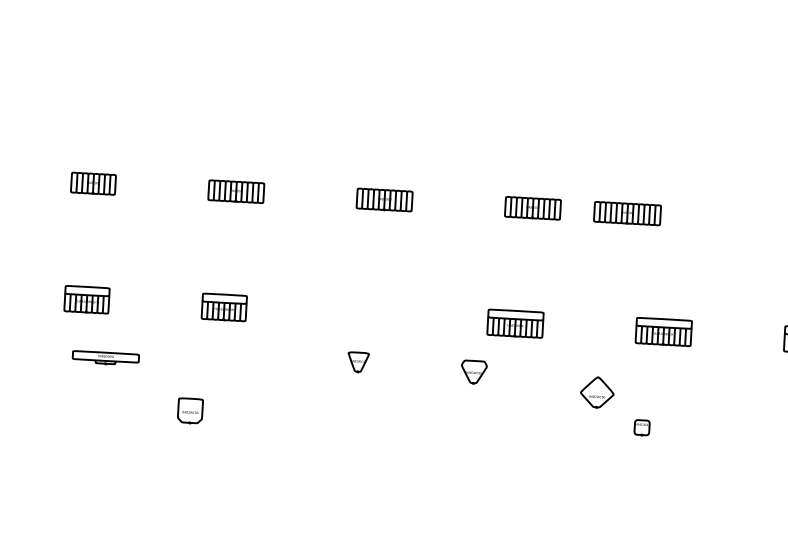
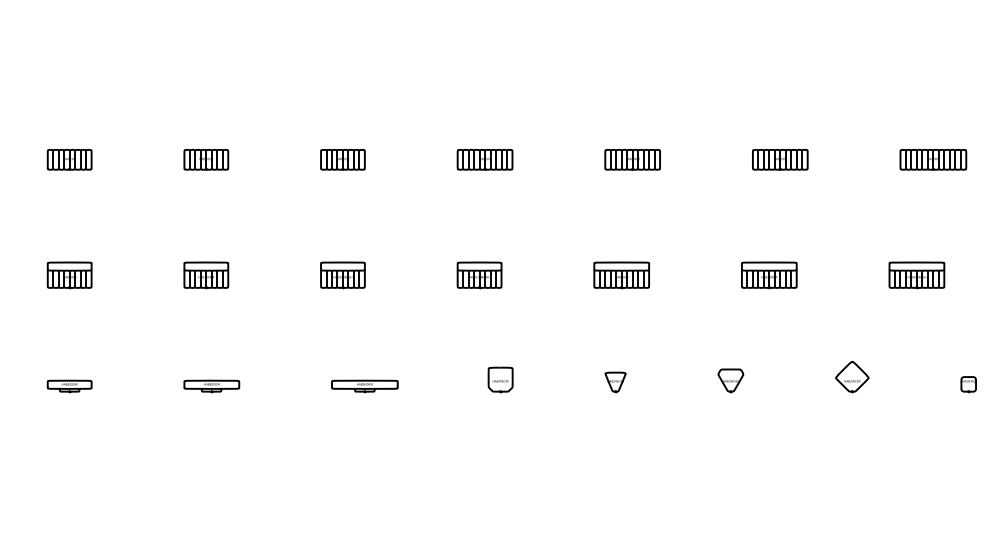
part: (627, 213) -> (933, 159), moved
part: (366, 315) -> (621, 275), added
part: (105, 358) -> (364, 386), moved
part: (358, 362) -> (615, 382), moved
part: (473, 372) -> (730, 380), moved
part: (597, 393) -> (852, 377), moved
part: (190, 410) -> (500, 379), moved
part: (641, 427) -> (968, 384), moved

